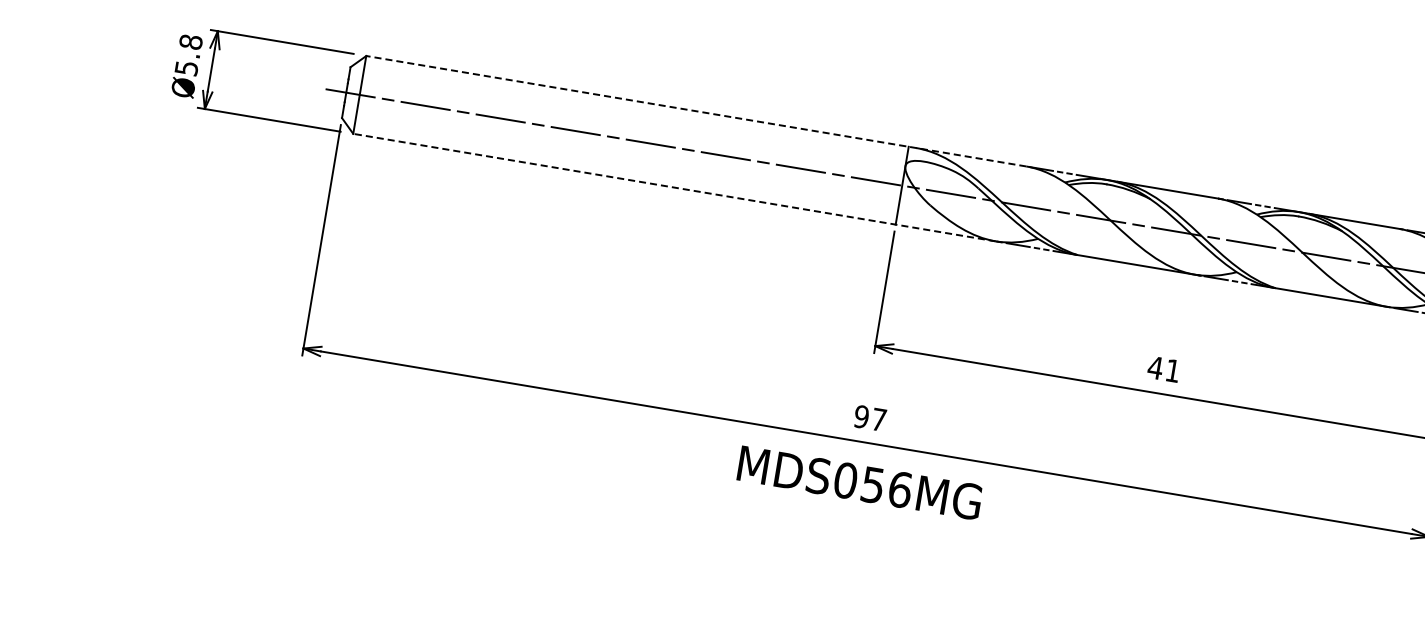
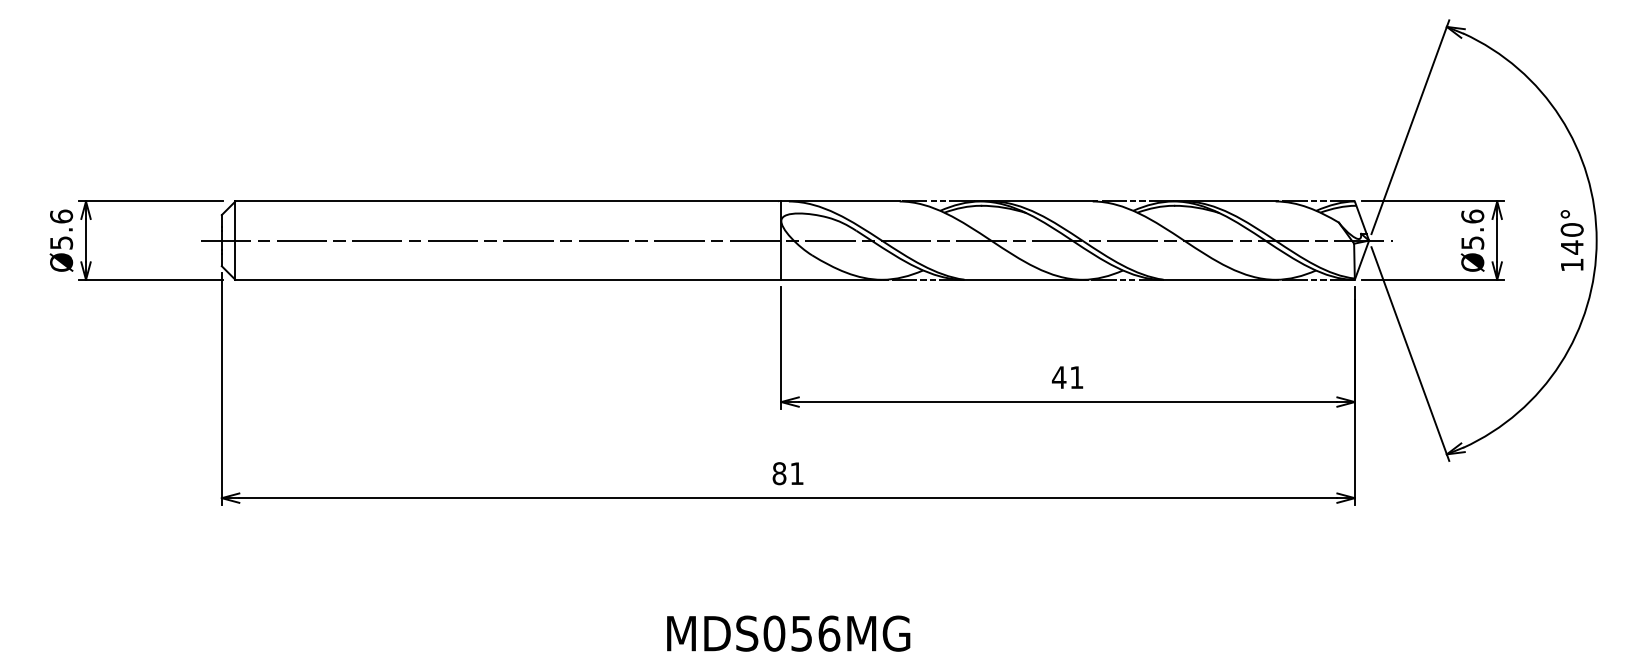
text: (190, 42) -> (61, 216), Ø5.8 -> Ø5.6
line: (696, 111) -> (567, 201), dashed -> solid
line: (674, 187) -> (558, 279), dashed -> solid
text: (869, 418) -> (787, 473), 97 -> 81
text: (859, 482) -> (788, 633), moved

